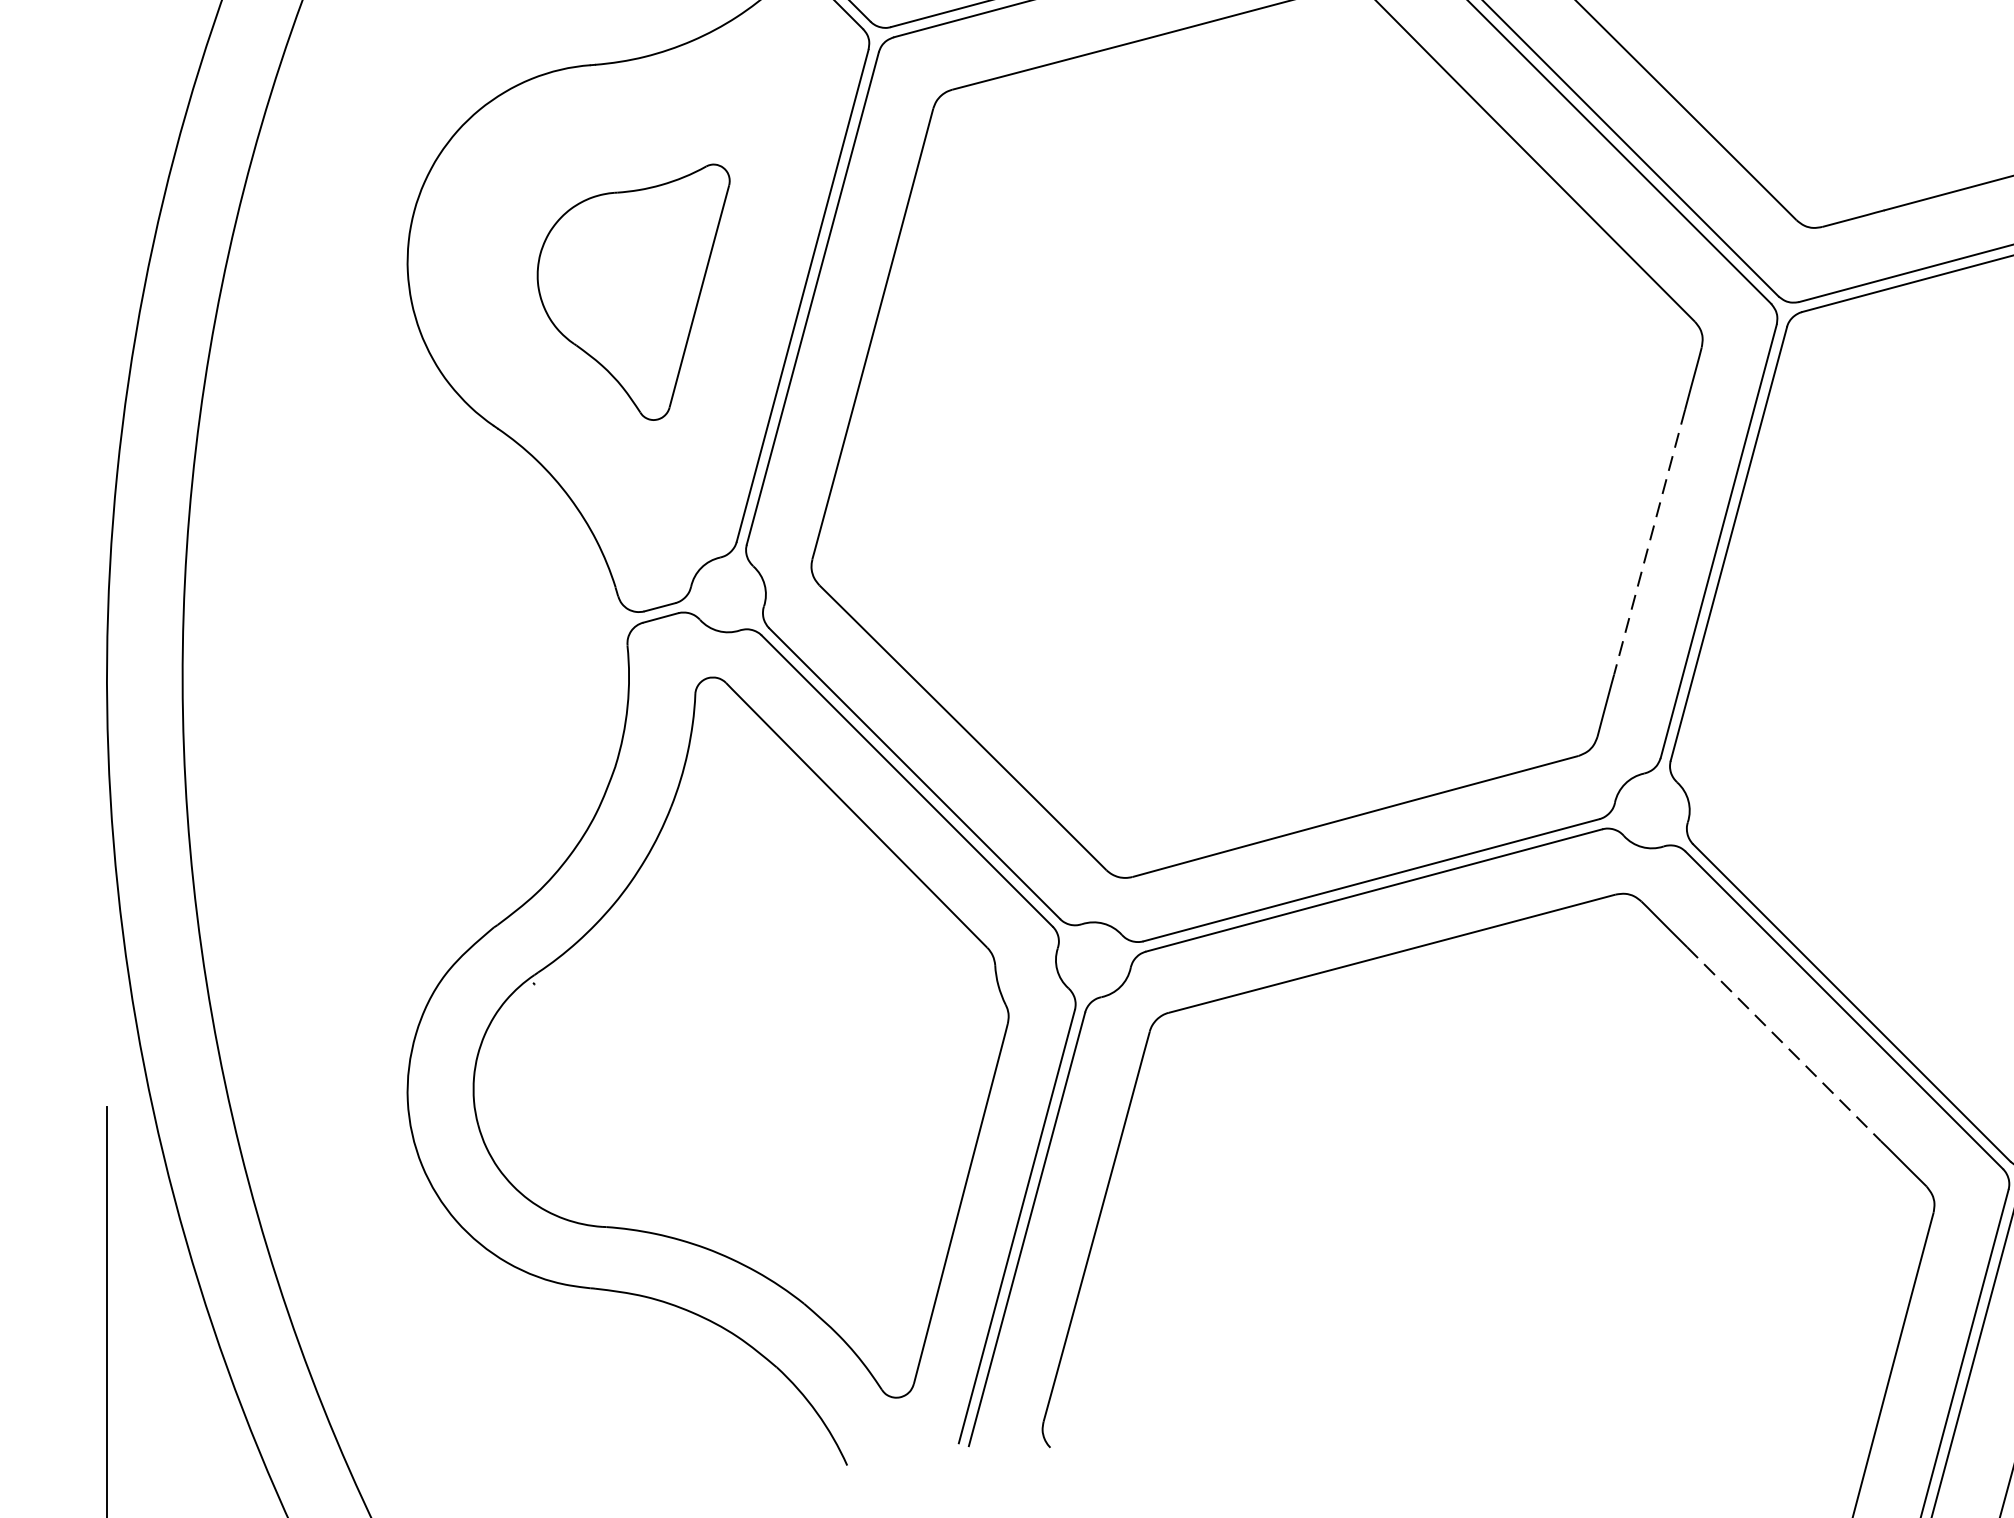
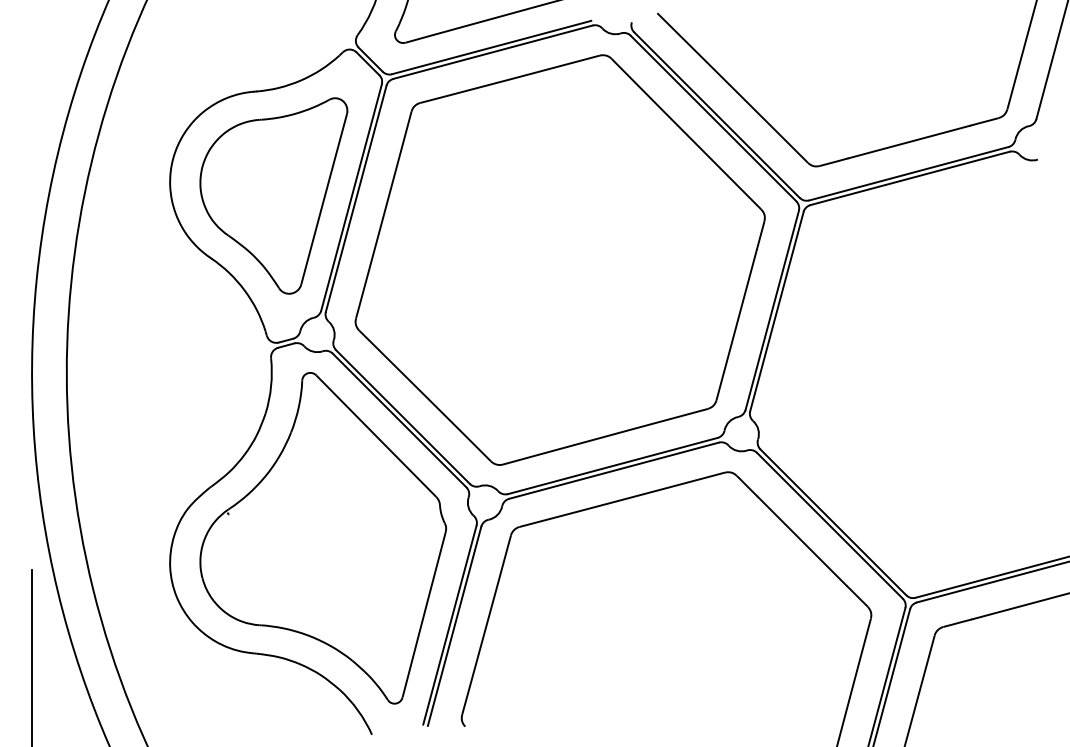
part: (632, 291) -> (273, 195), size x1.67
line: (1649, 541) -> (740, 310), dashed -> solid
line: (1784, 1044) -> (802, 541), dashed -> solid

